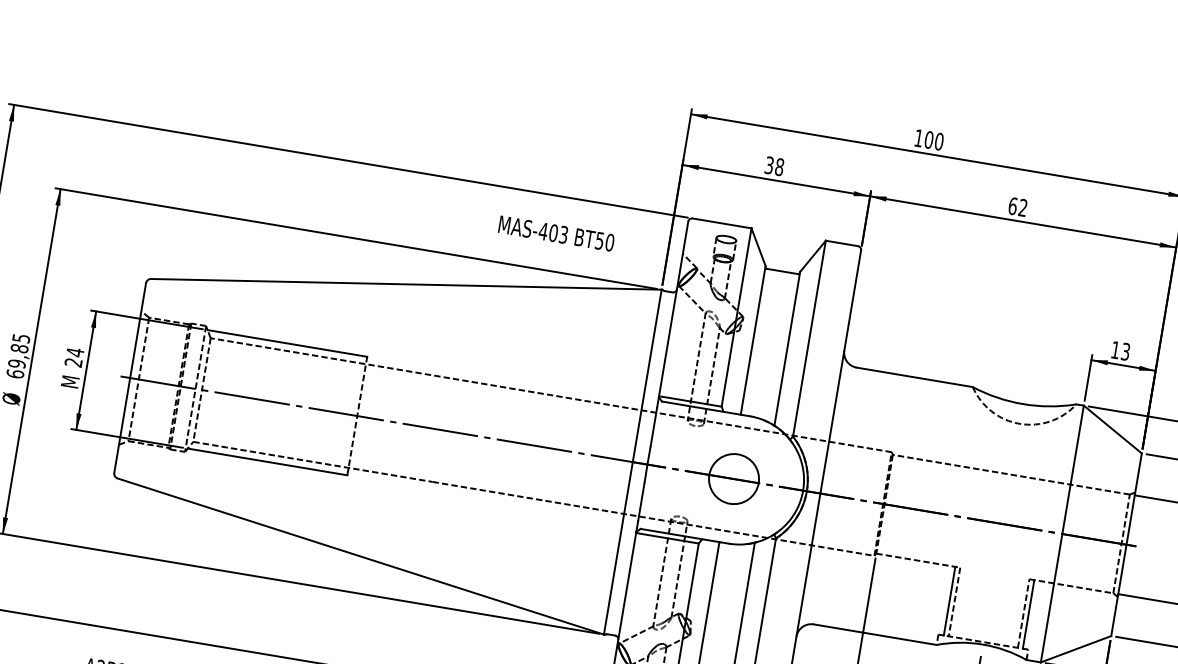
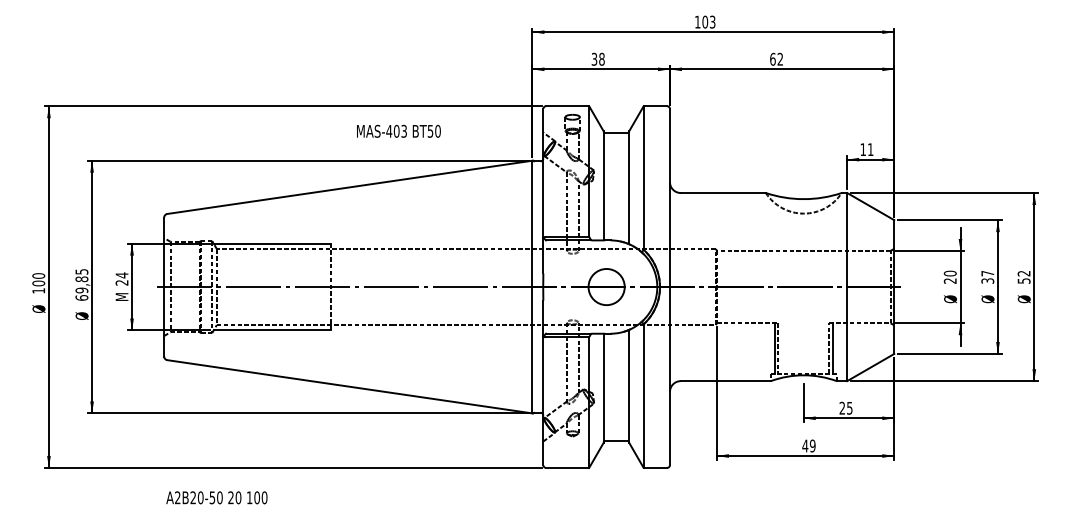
text: (939, 140) -> (712, 21), 100 -> 103
text: (556, 232) -> (398, 130), moved
text: (1125, 351) -> (870, 149), 13 -> 11

